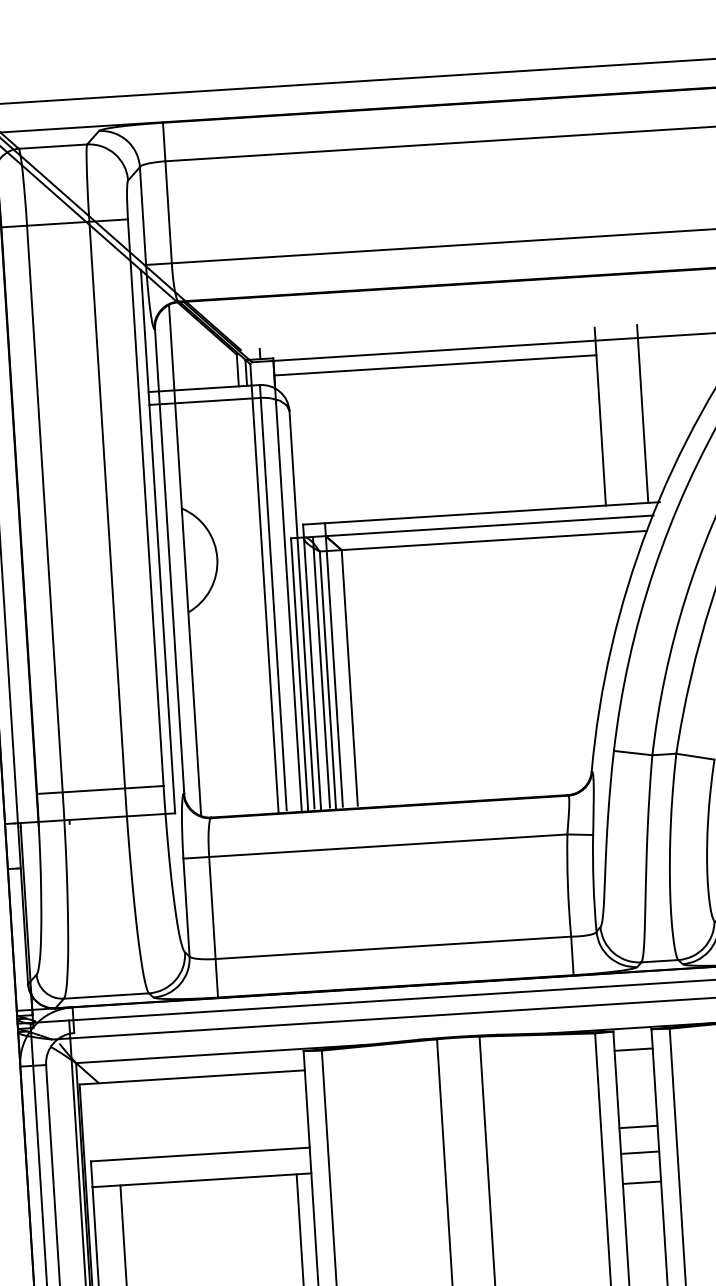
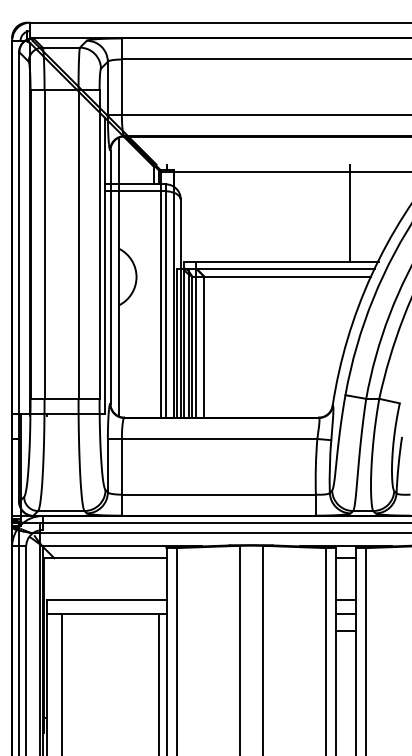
line: (435, 365) -> (261, 179), removed
line: (642, 412) -> (372, 212), removed

